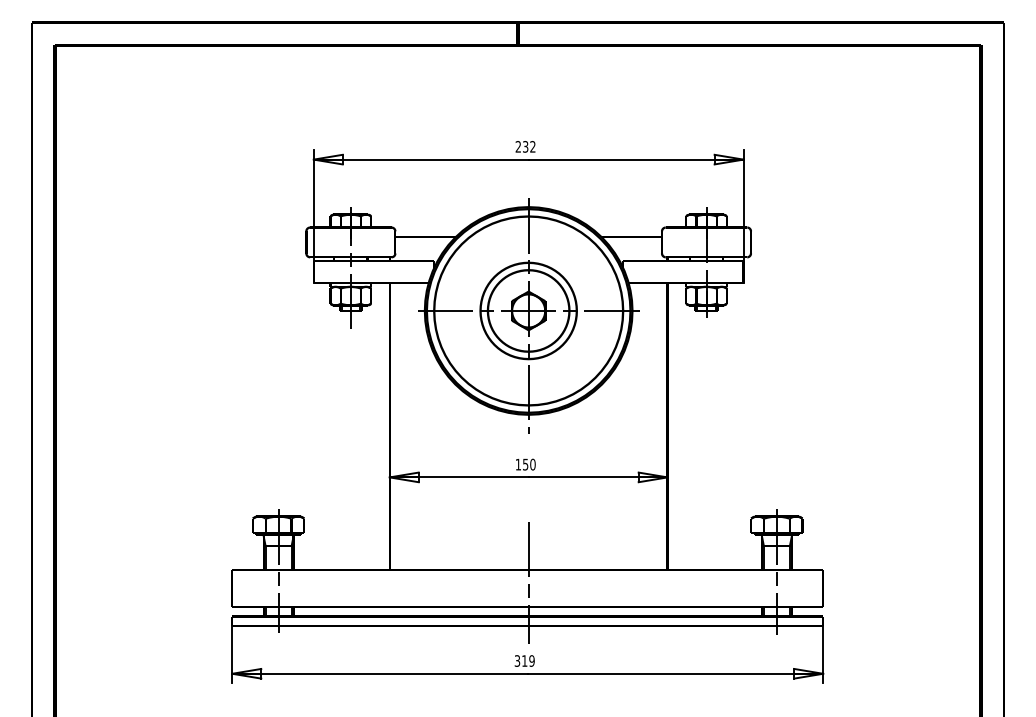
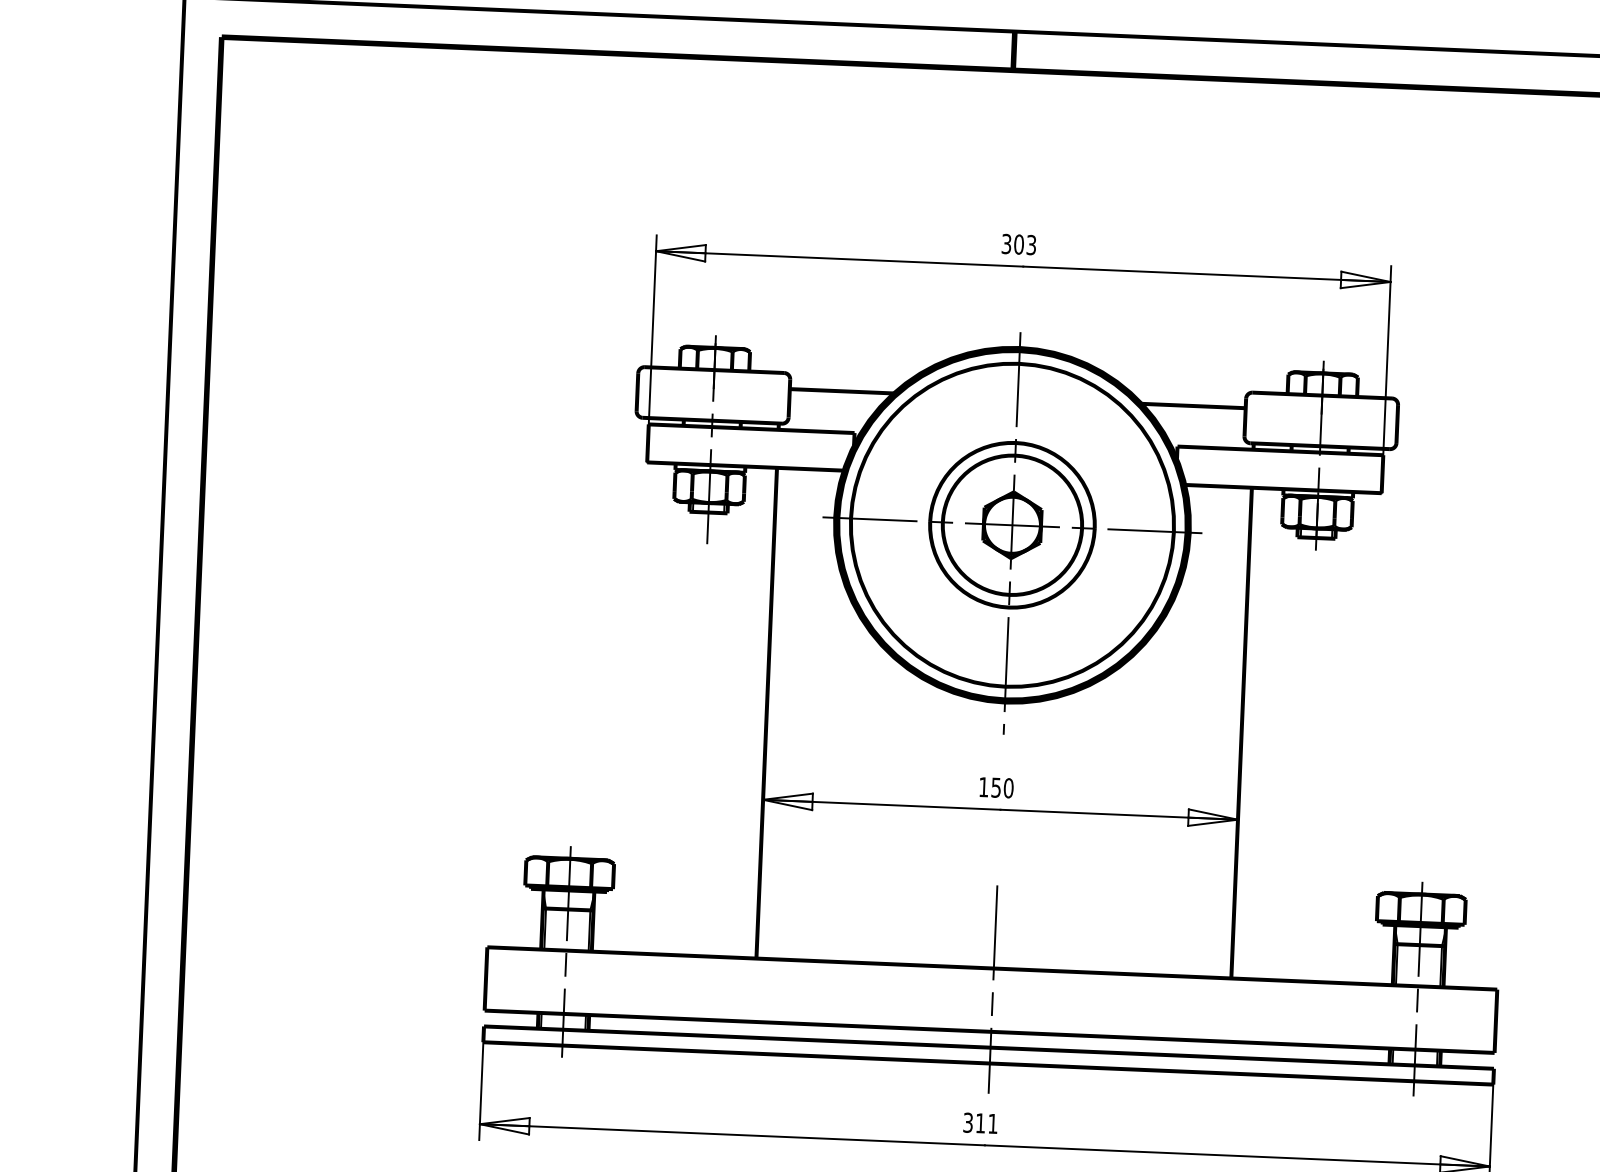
text: (525, 146) -> (1018, 243), 232 -> 303
text: (531, 660) -> (992, 1122), 319 -> 311

